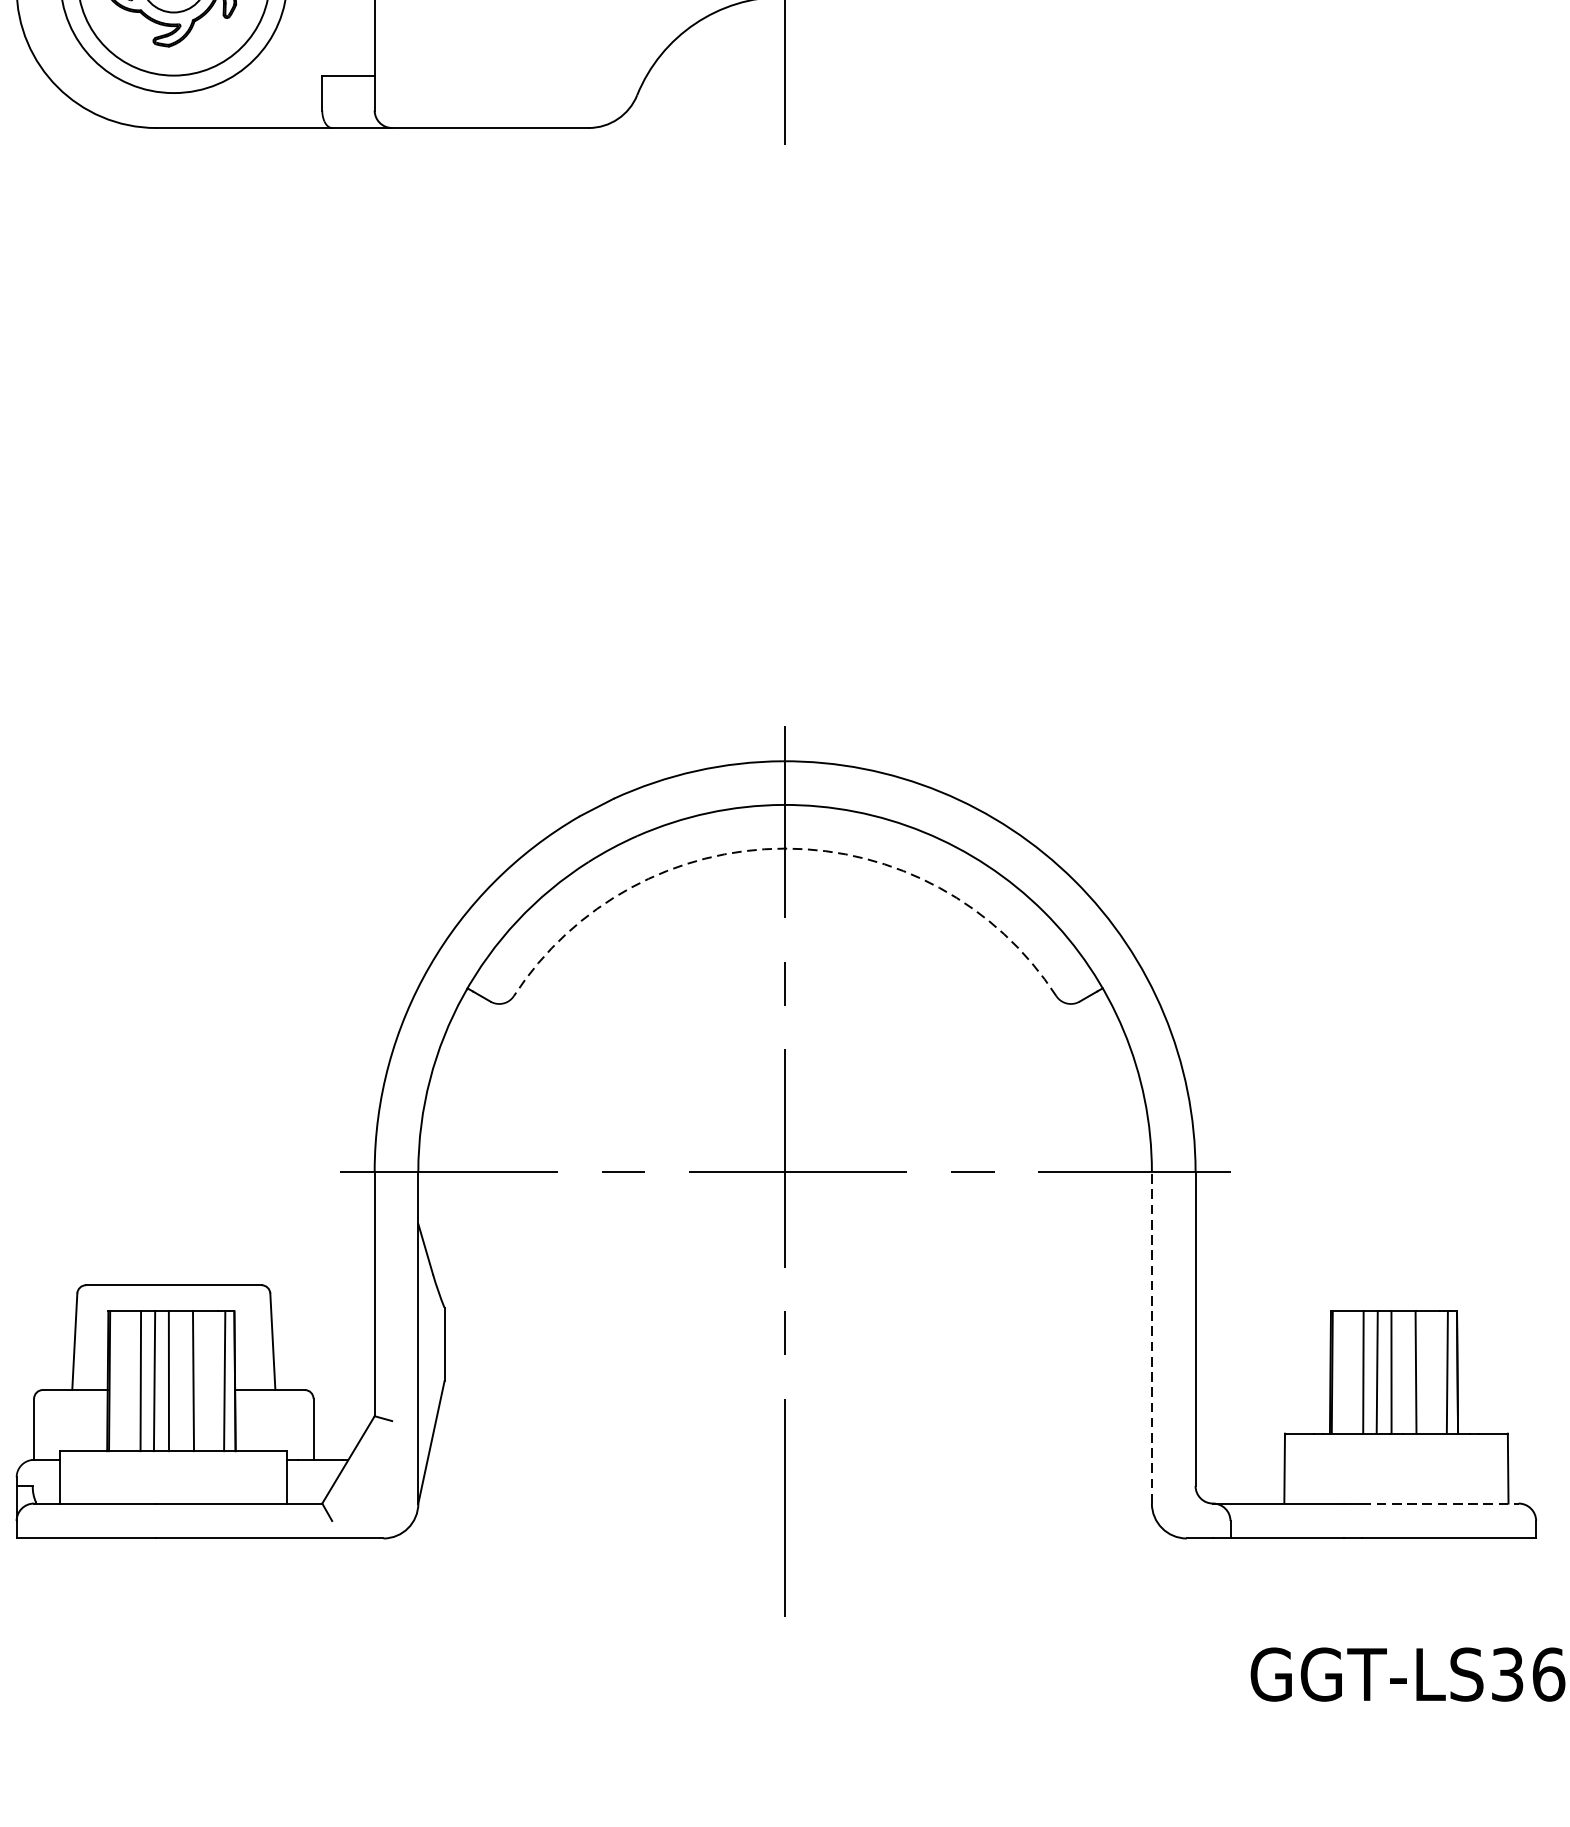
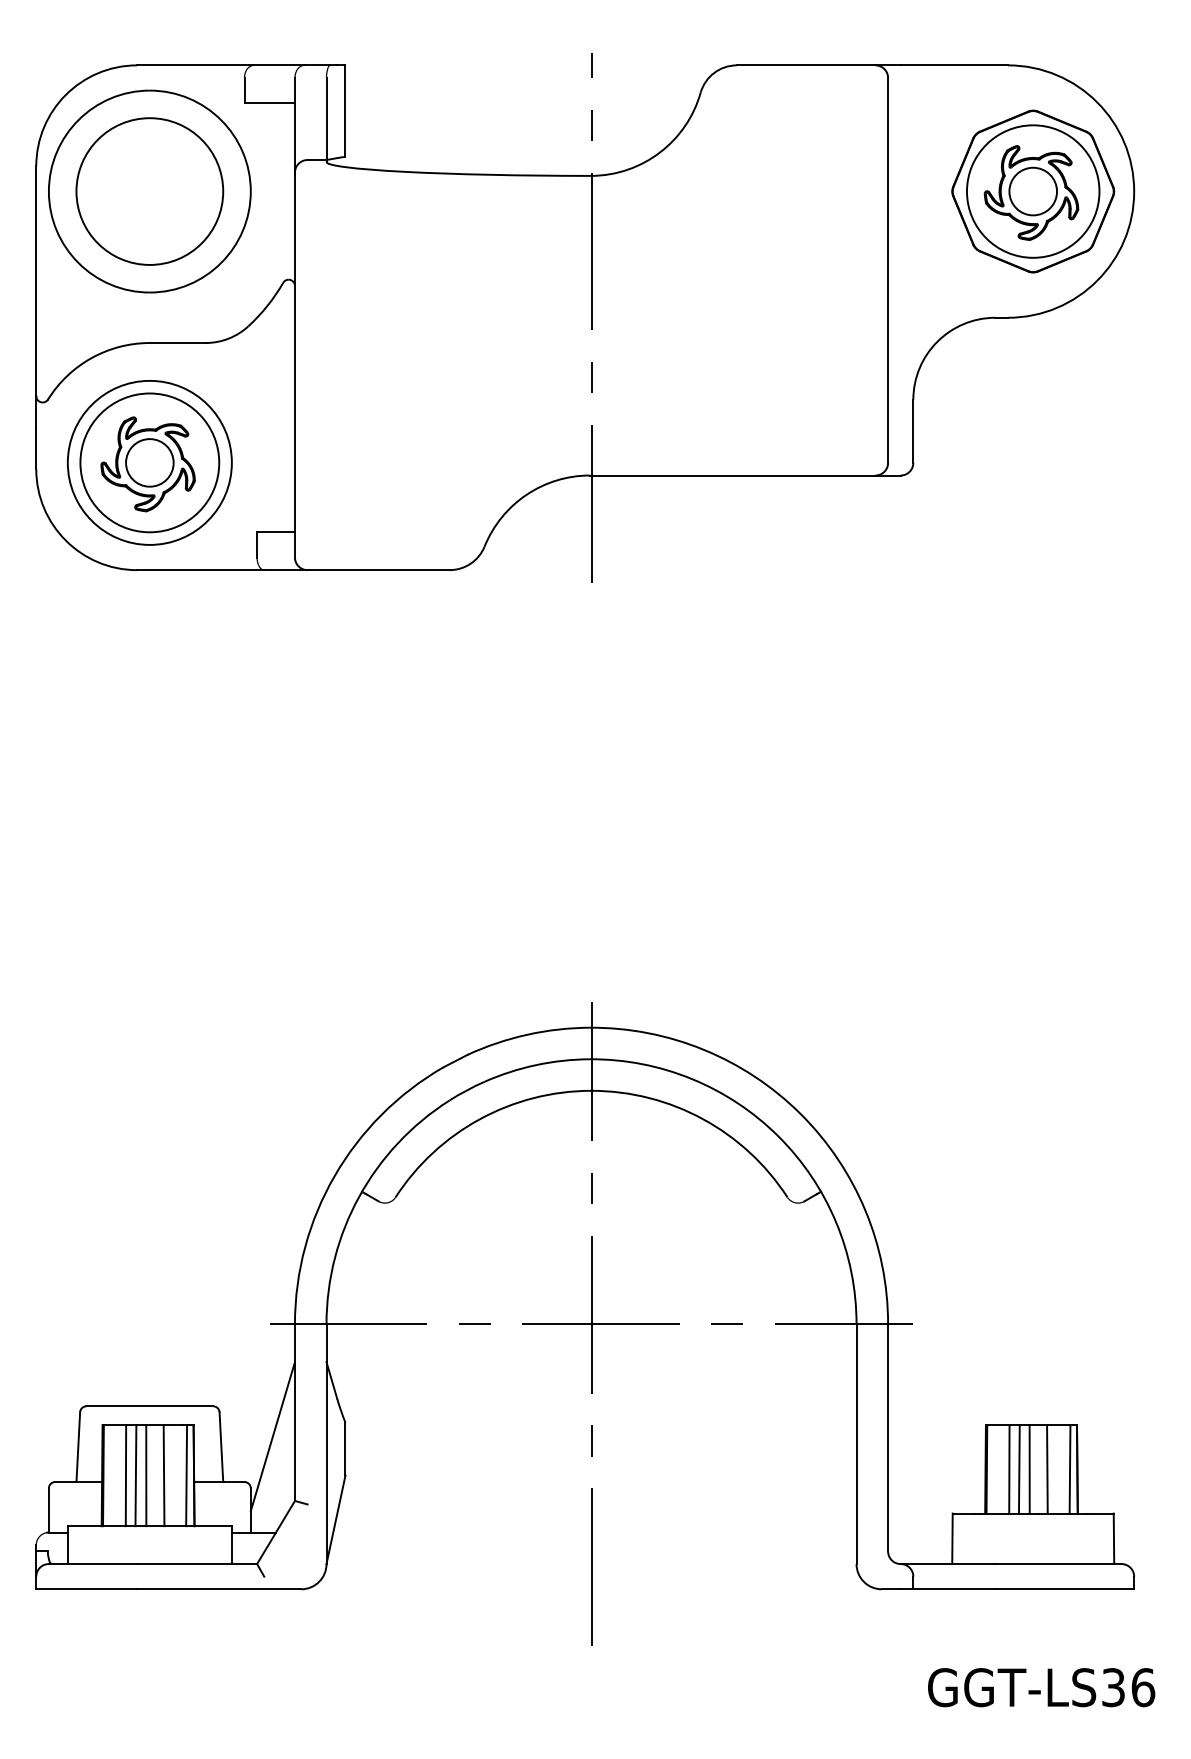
arc: (785, 848) -> (591, 1090), dashed -> solid
line: (343, 1327) -> (272, 1436), added
line: (1151, 1338) -> (856, 1444), dashed -> solid
line: (1439, 1504) -> (1064, 1564), dashed -> solid

